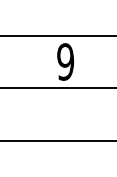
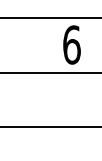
text: (65, 61) -> (71, 44), 9 -> 6

